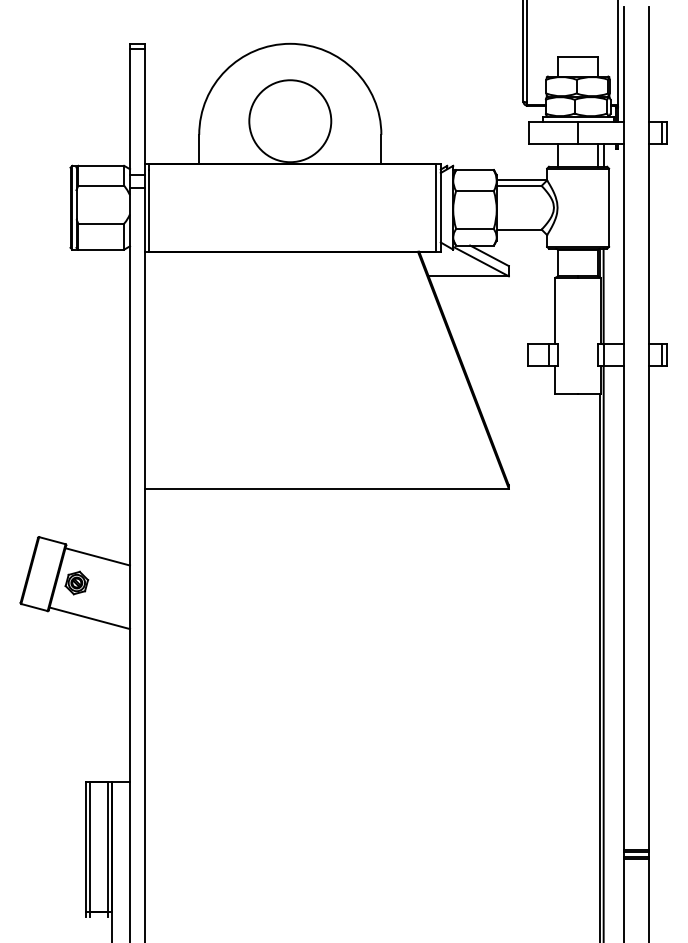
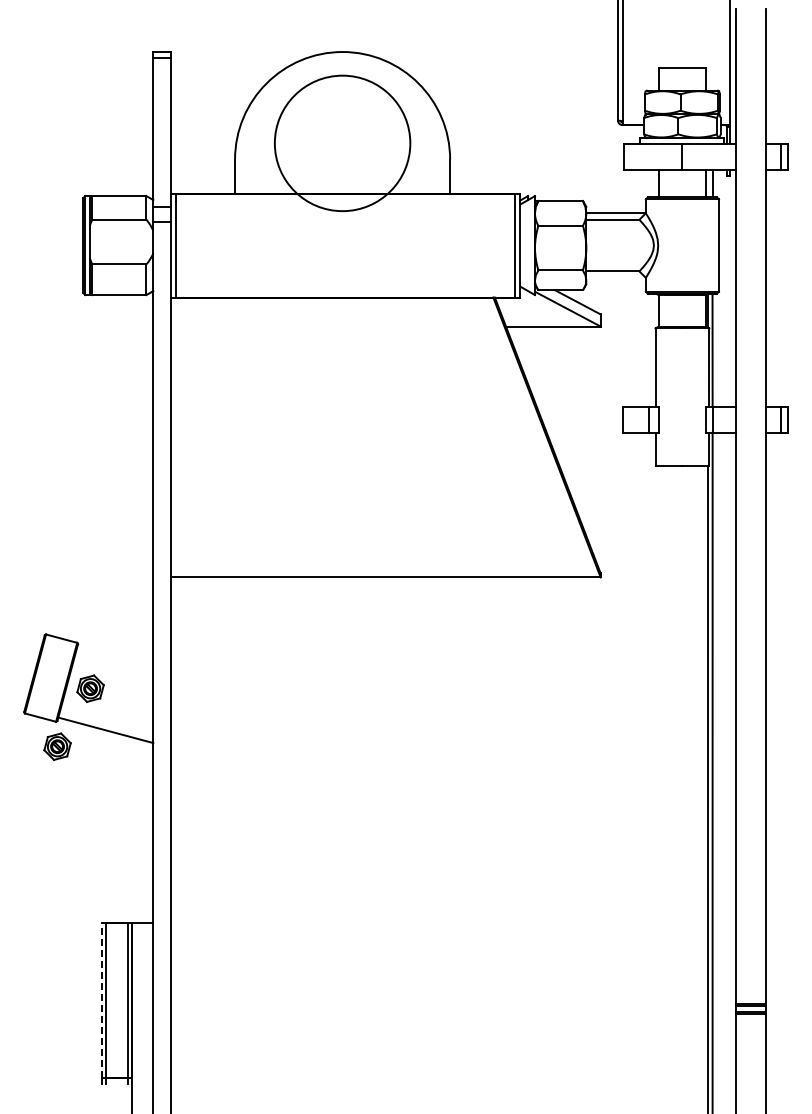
circle: (290, 121) -> (342, 143), size x1.4
line: (97, 556) -> (115, 657), removed
part: (48, 631) -> (57, 746), added
line: (86, 846) -> (101, 999), solid -> dashed

